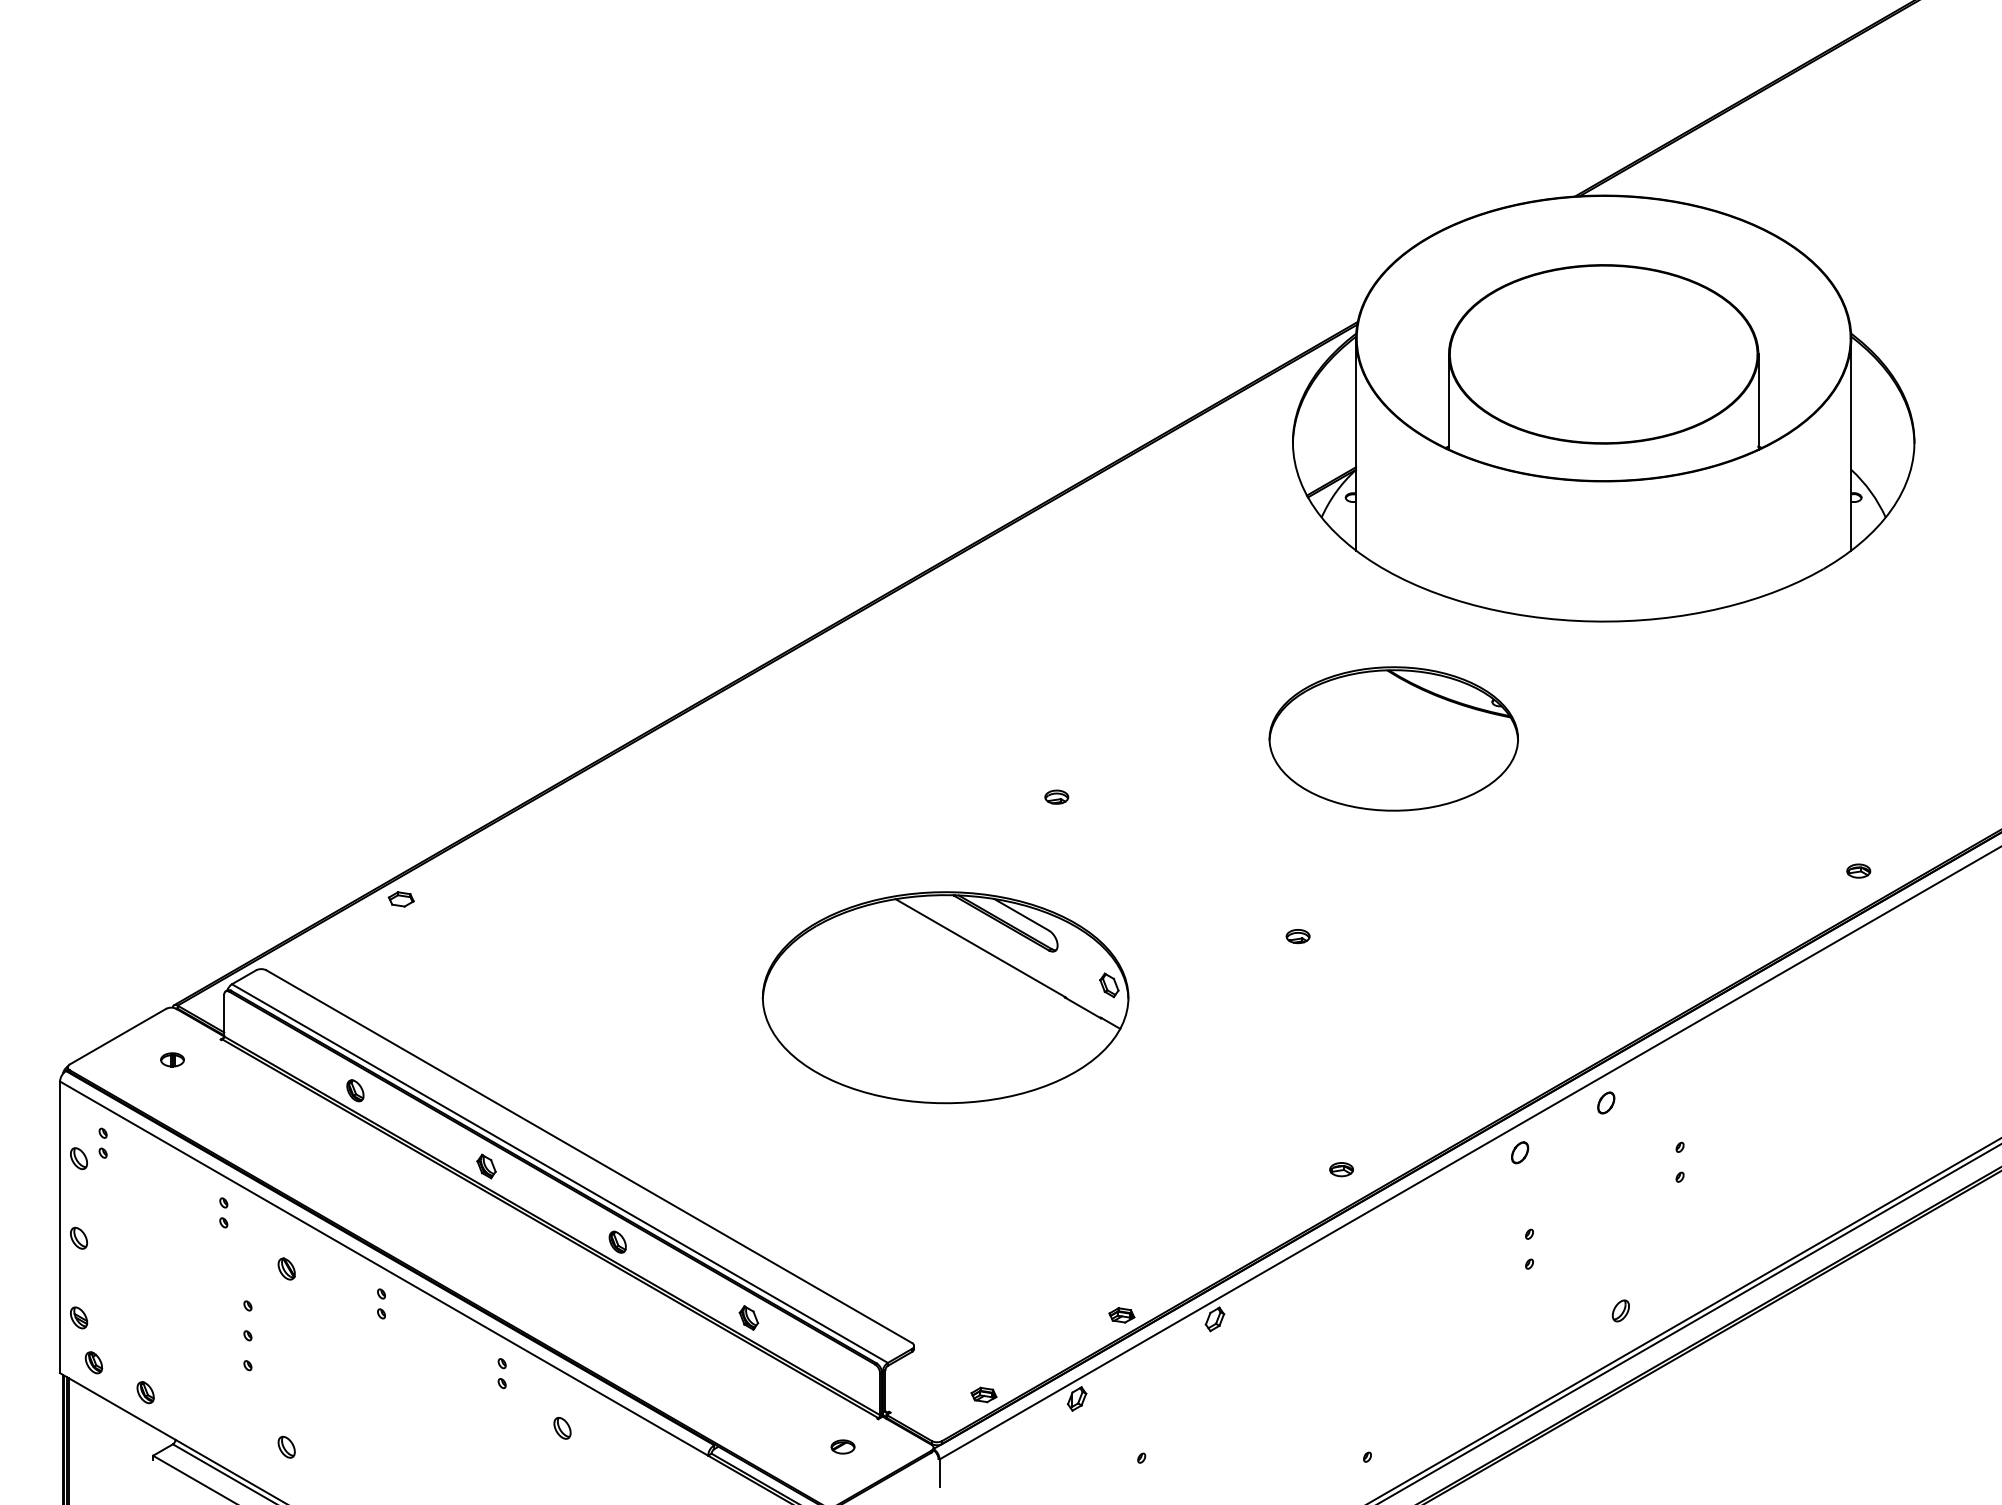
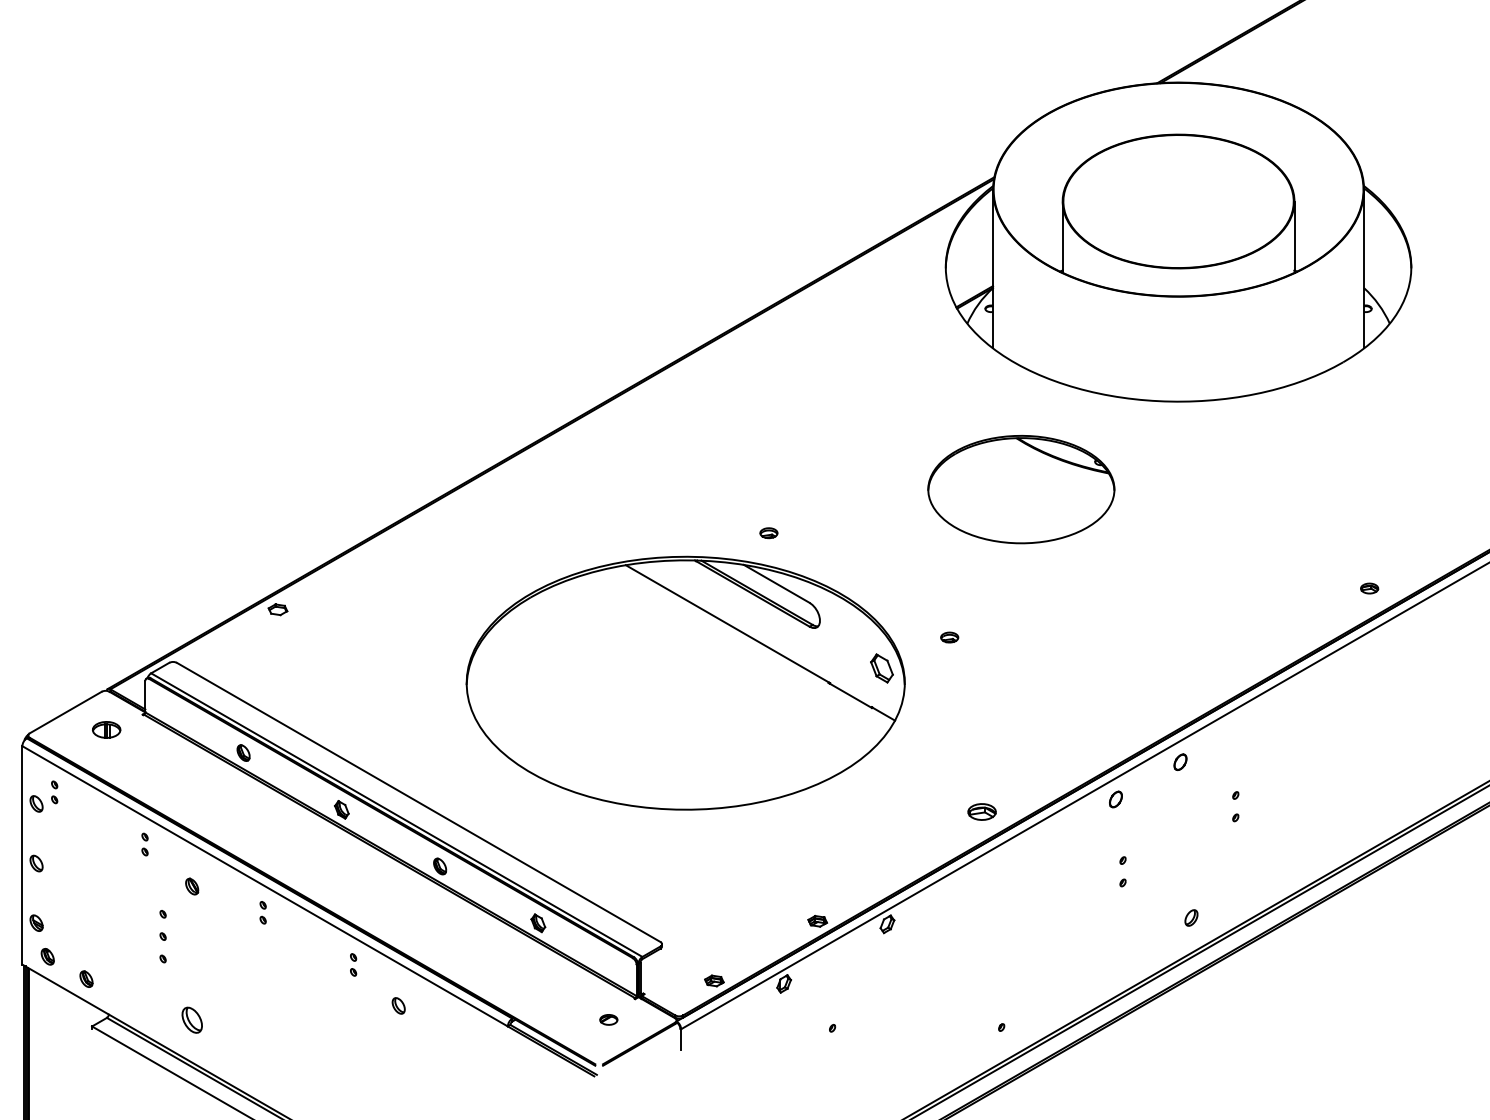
part: (945, 997) -> (685, 683), size x1.6
part: (172, 1059) -> (106, 729), size x1.6
part: (1341, 1169) -> (982, 812), size x1.6
part: (286, 1446) -> (191, 1019), size x1.6

